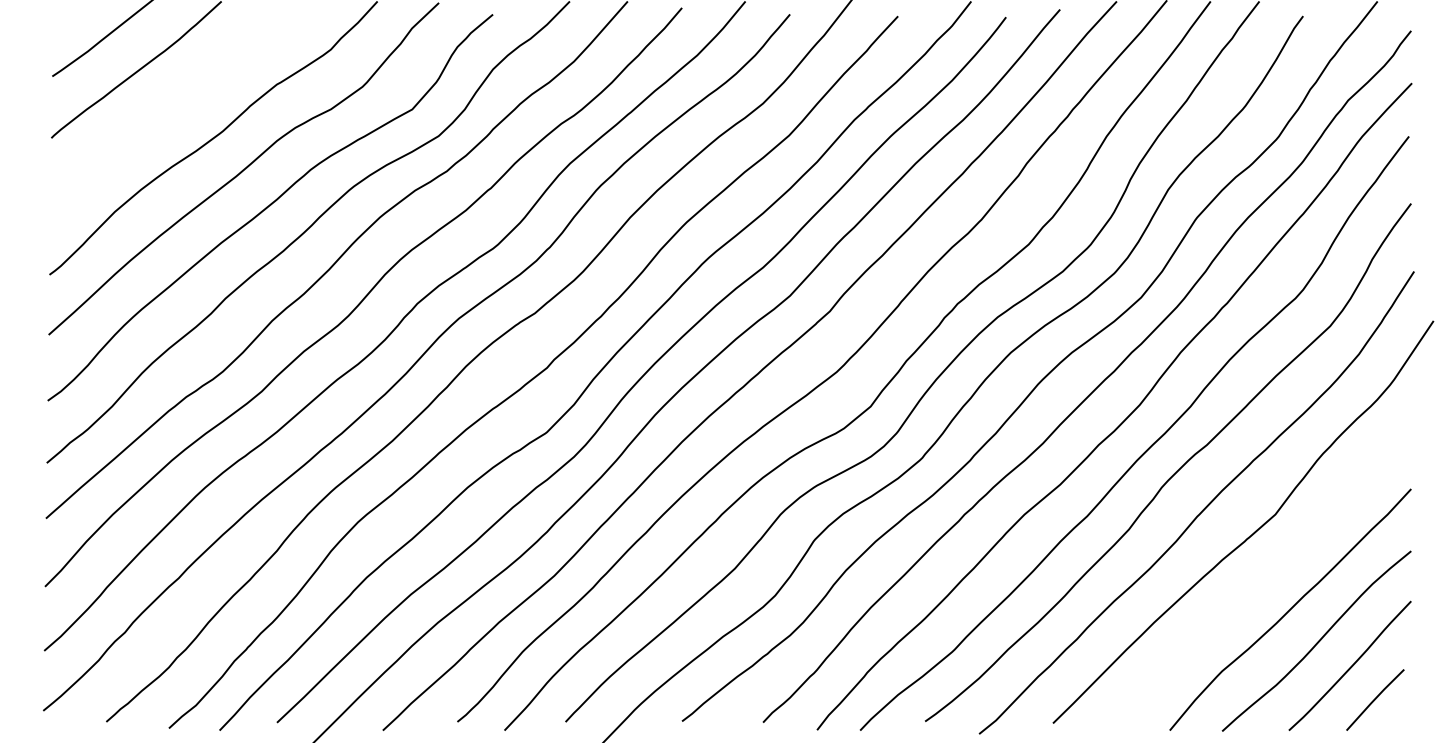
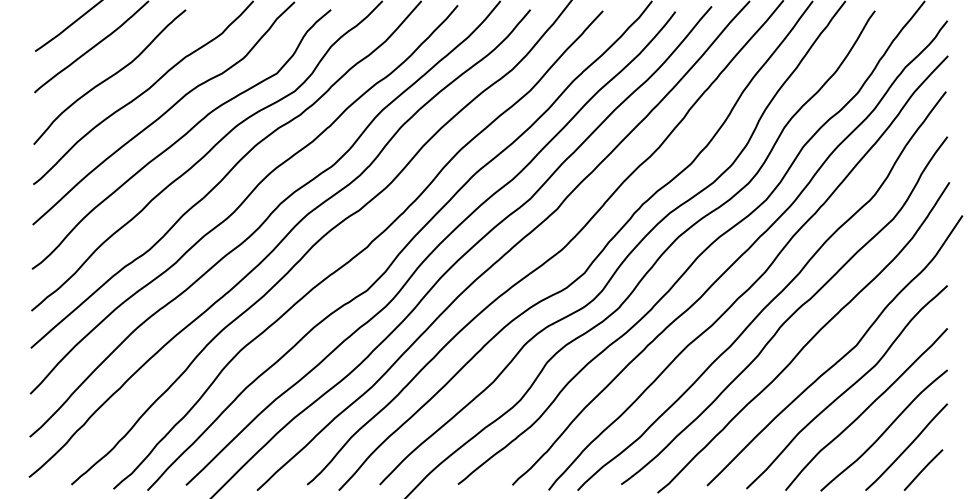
curve: (163, 113) -> (109, 76), added
curve: (1262, 578) -> (847, 388), added

